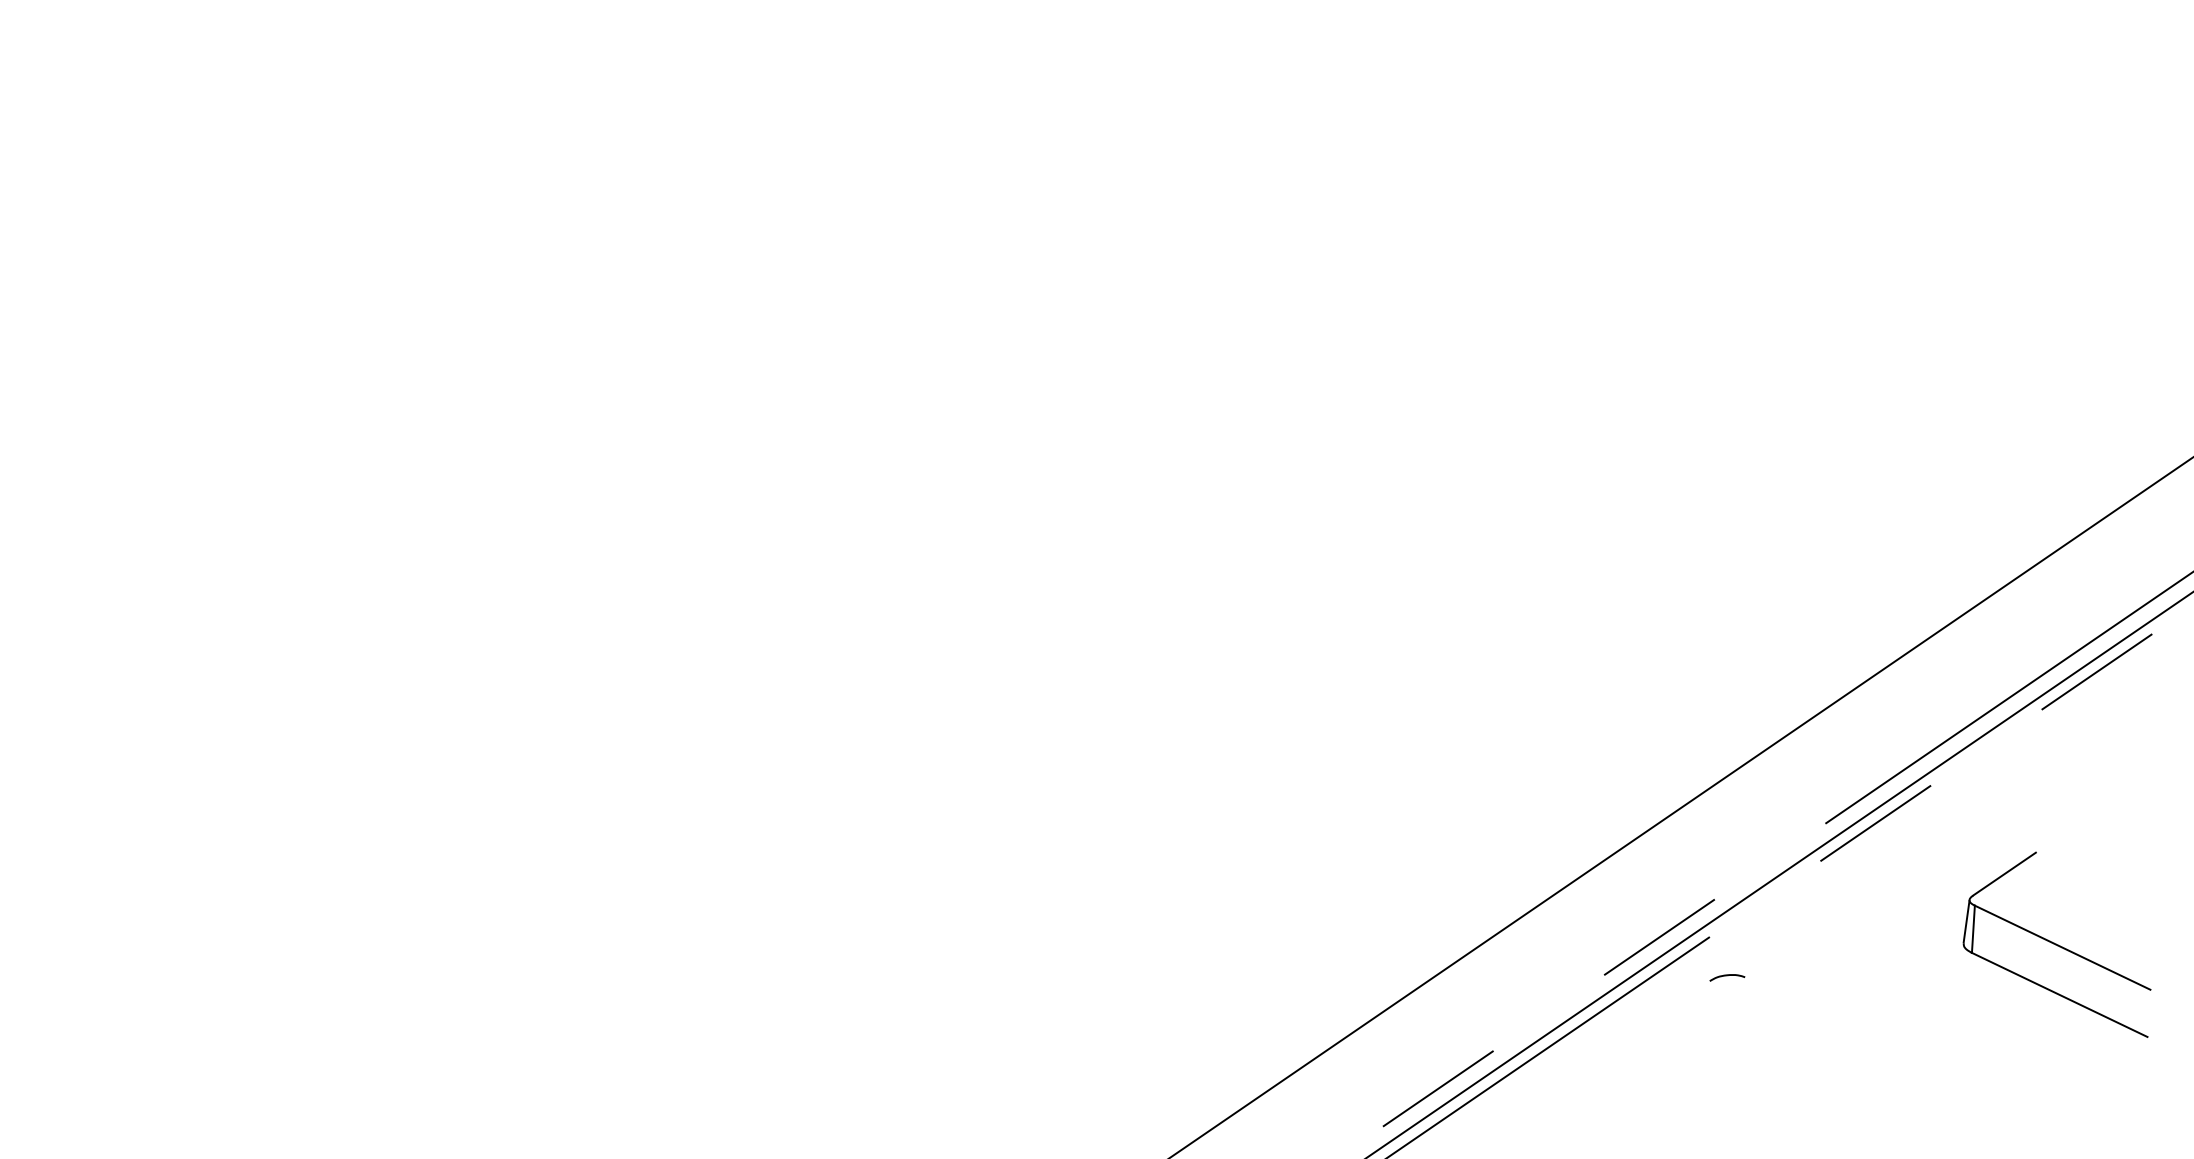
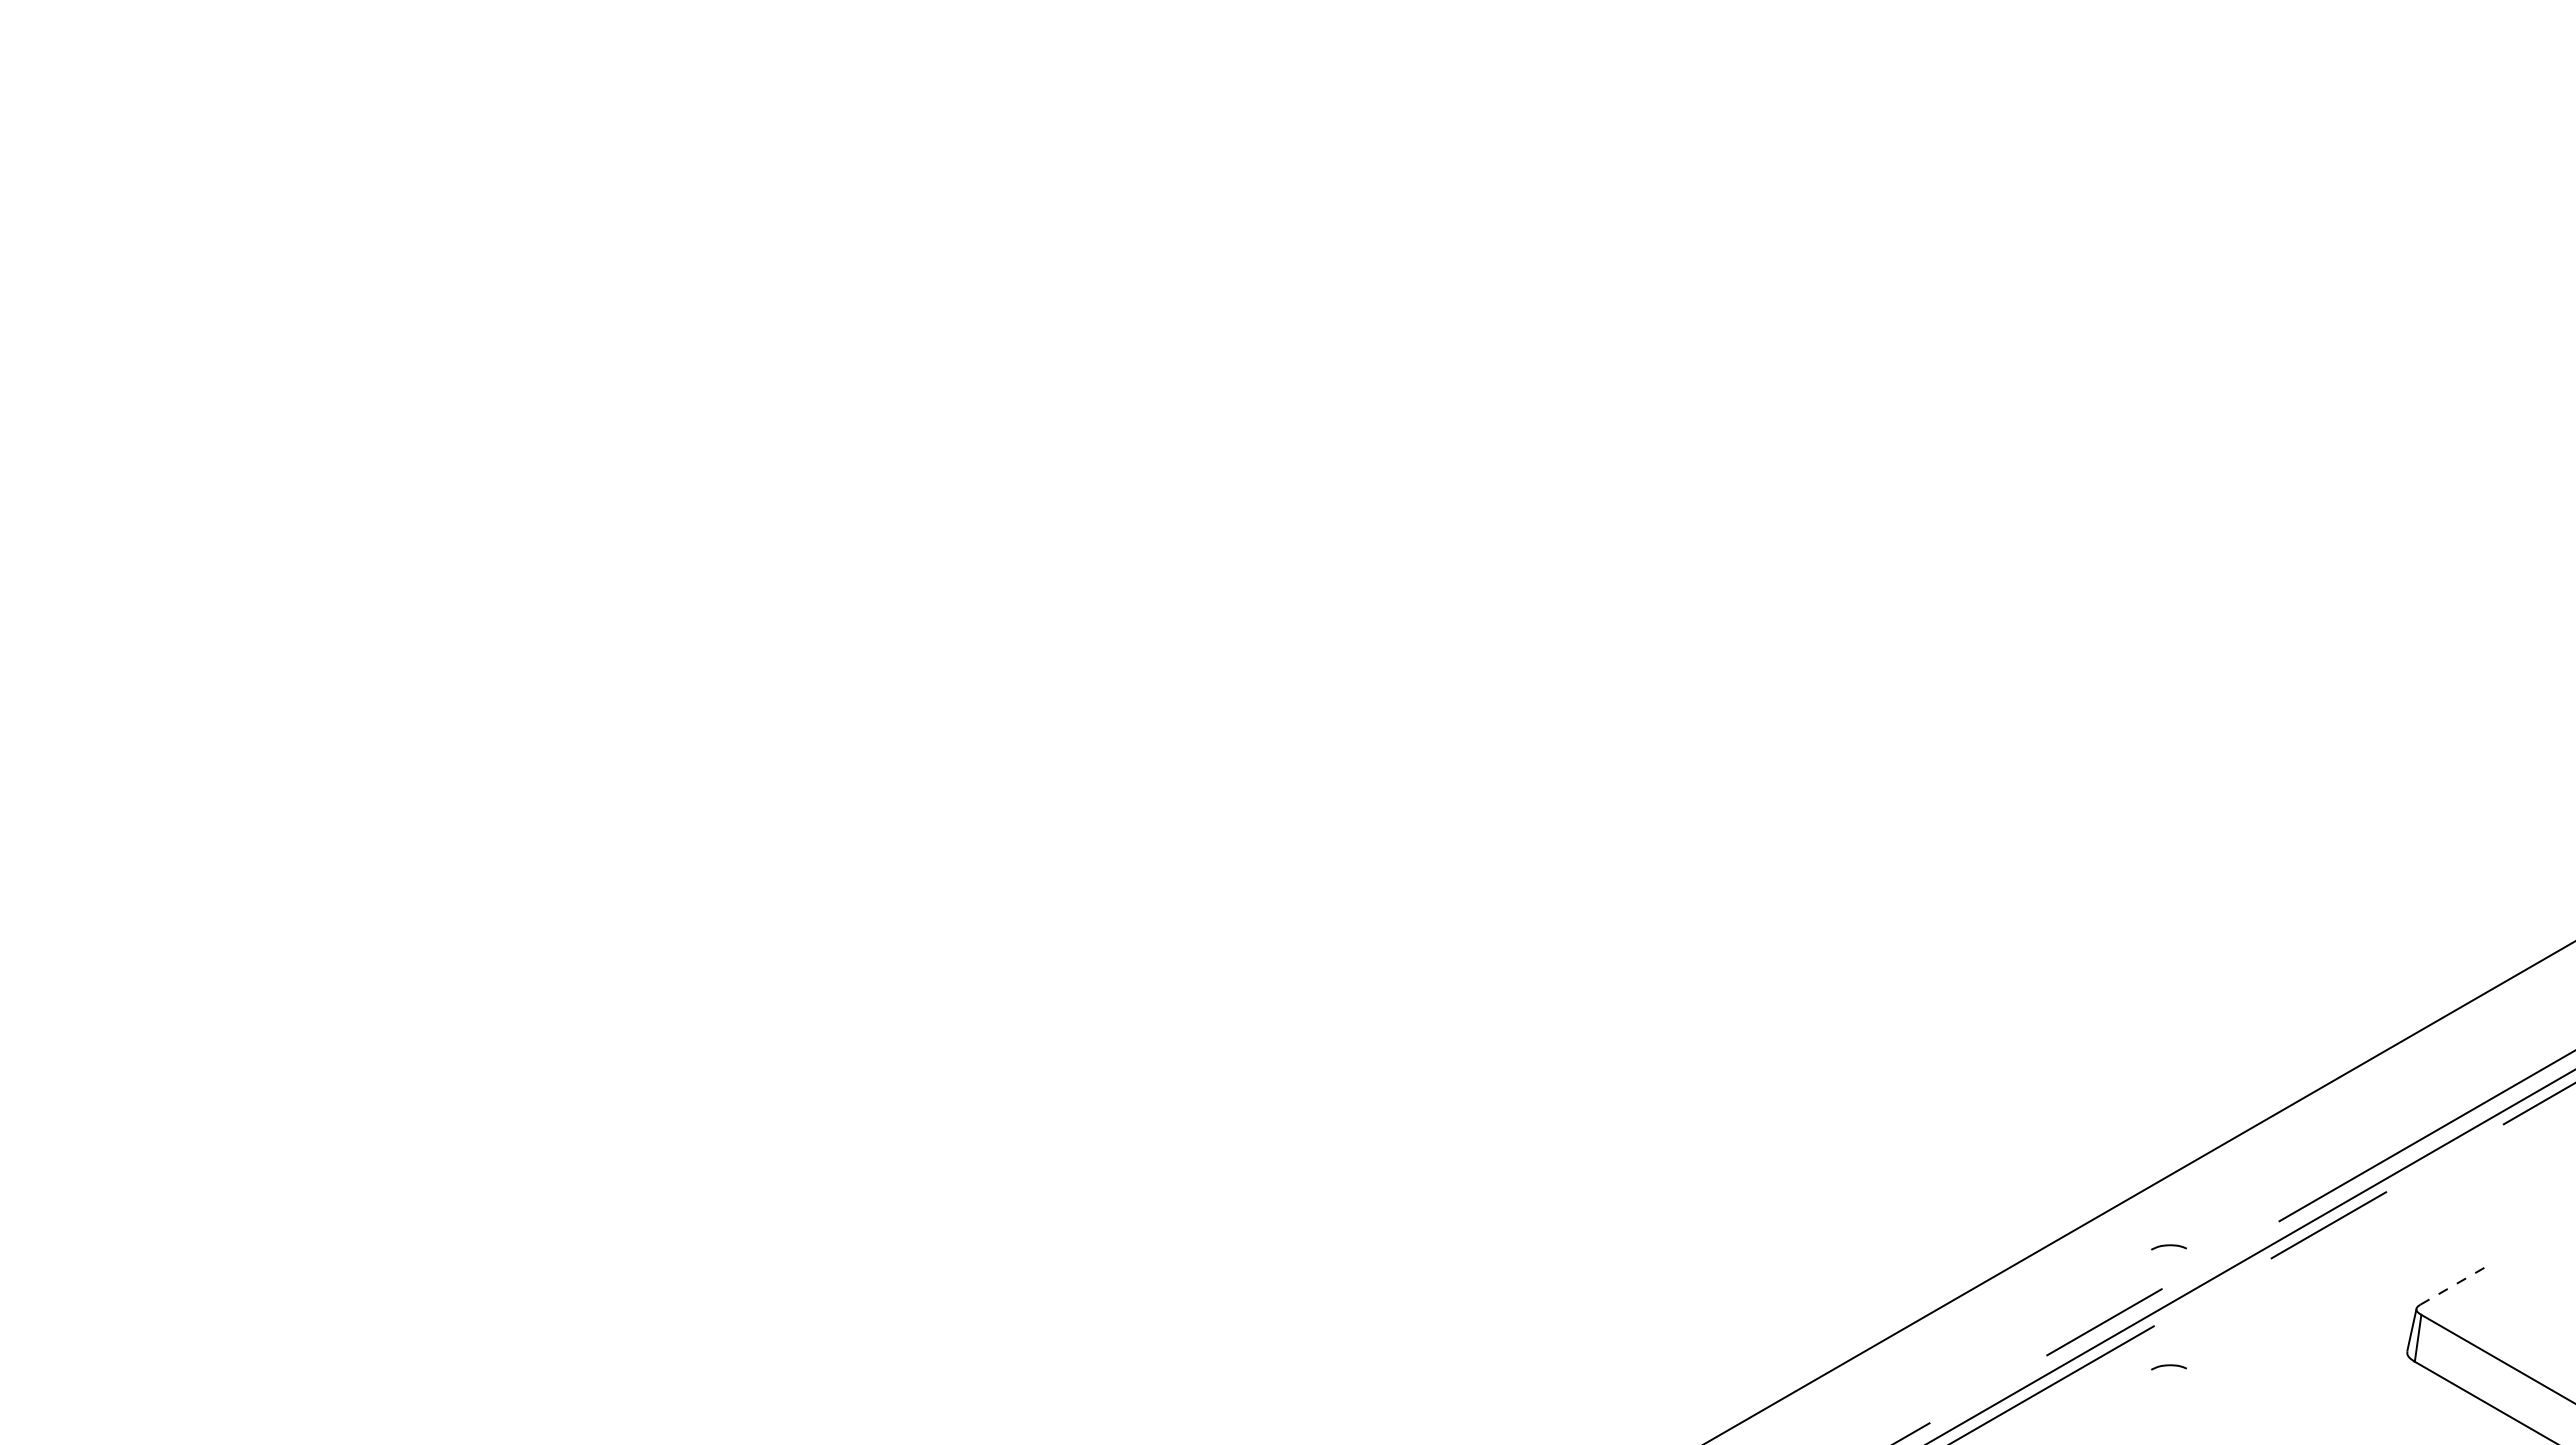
curve: (1717, 856) -> (2168, 1246), added
line: (2004, 873) -> (2453, 1285), solid -> dashed

